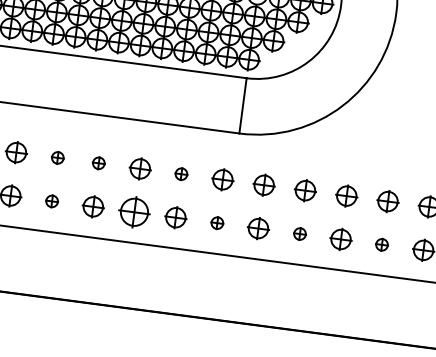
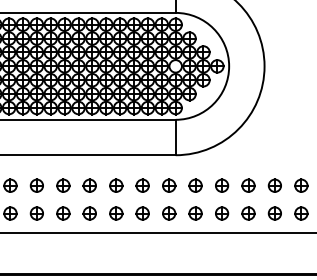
part: (57, 157) -> (63, 185), size x1.67
part: (98, 163) -> (89, 185), size x1.67
part: (181, 173) -> (142, 185), size x1.67
part: (52, 201) -> (63, 213), size x1.67
part: (134, 212) -> (116, 213), size x0.71
part: (217, 223) -> (169, 213), size x1.67
part: (300, 234) -> (222, 213), size x1.67
part: (381, 244) -> (274, 213), size x1.67

